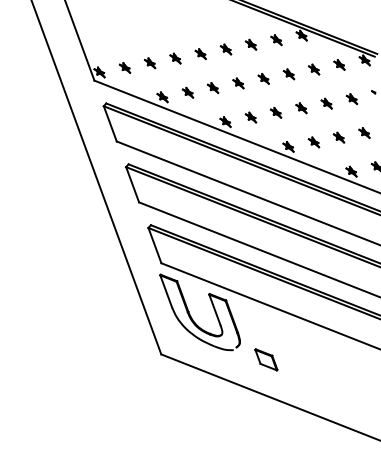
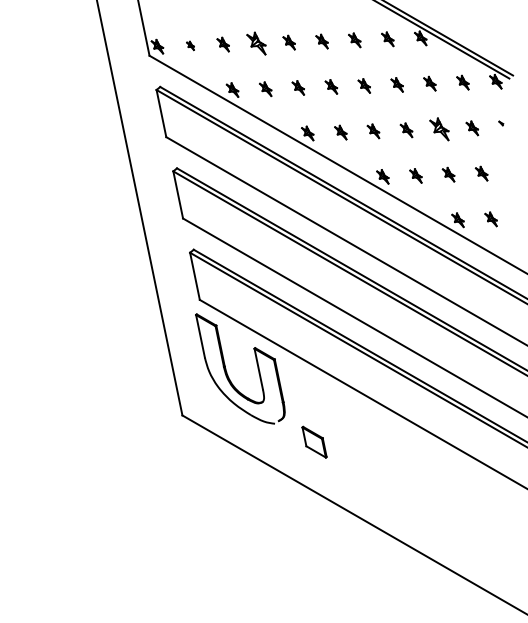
part: (174, 58) -> (255, 43), size x1.6
part: (124, 67) -> (190, 45), size x0.6
part: (326, 104) -> (439, 129), size x1.6

